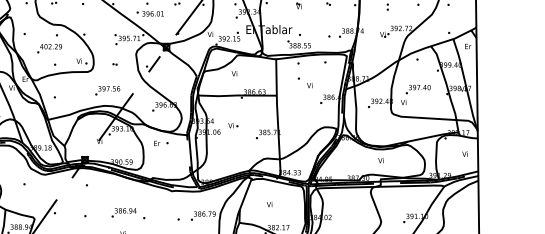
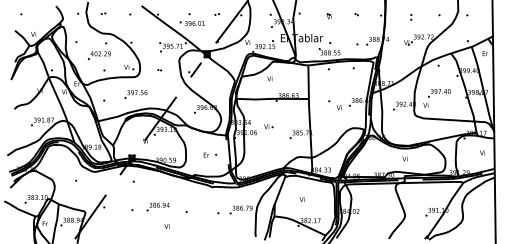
text: (304, 83) -> (334, 105), moved
text: (107, 90) -> (135, 94), moved
text: (161, 142) -> (210, 154), moved
text: (123, 212) -> (157, 206), moved

